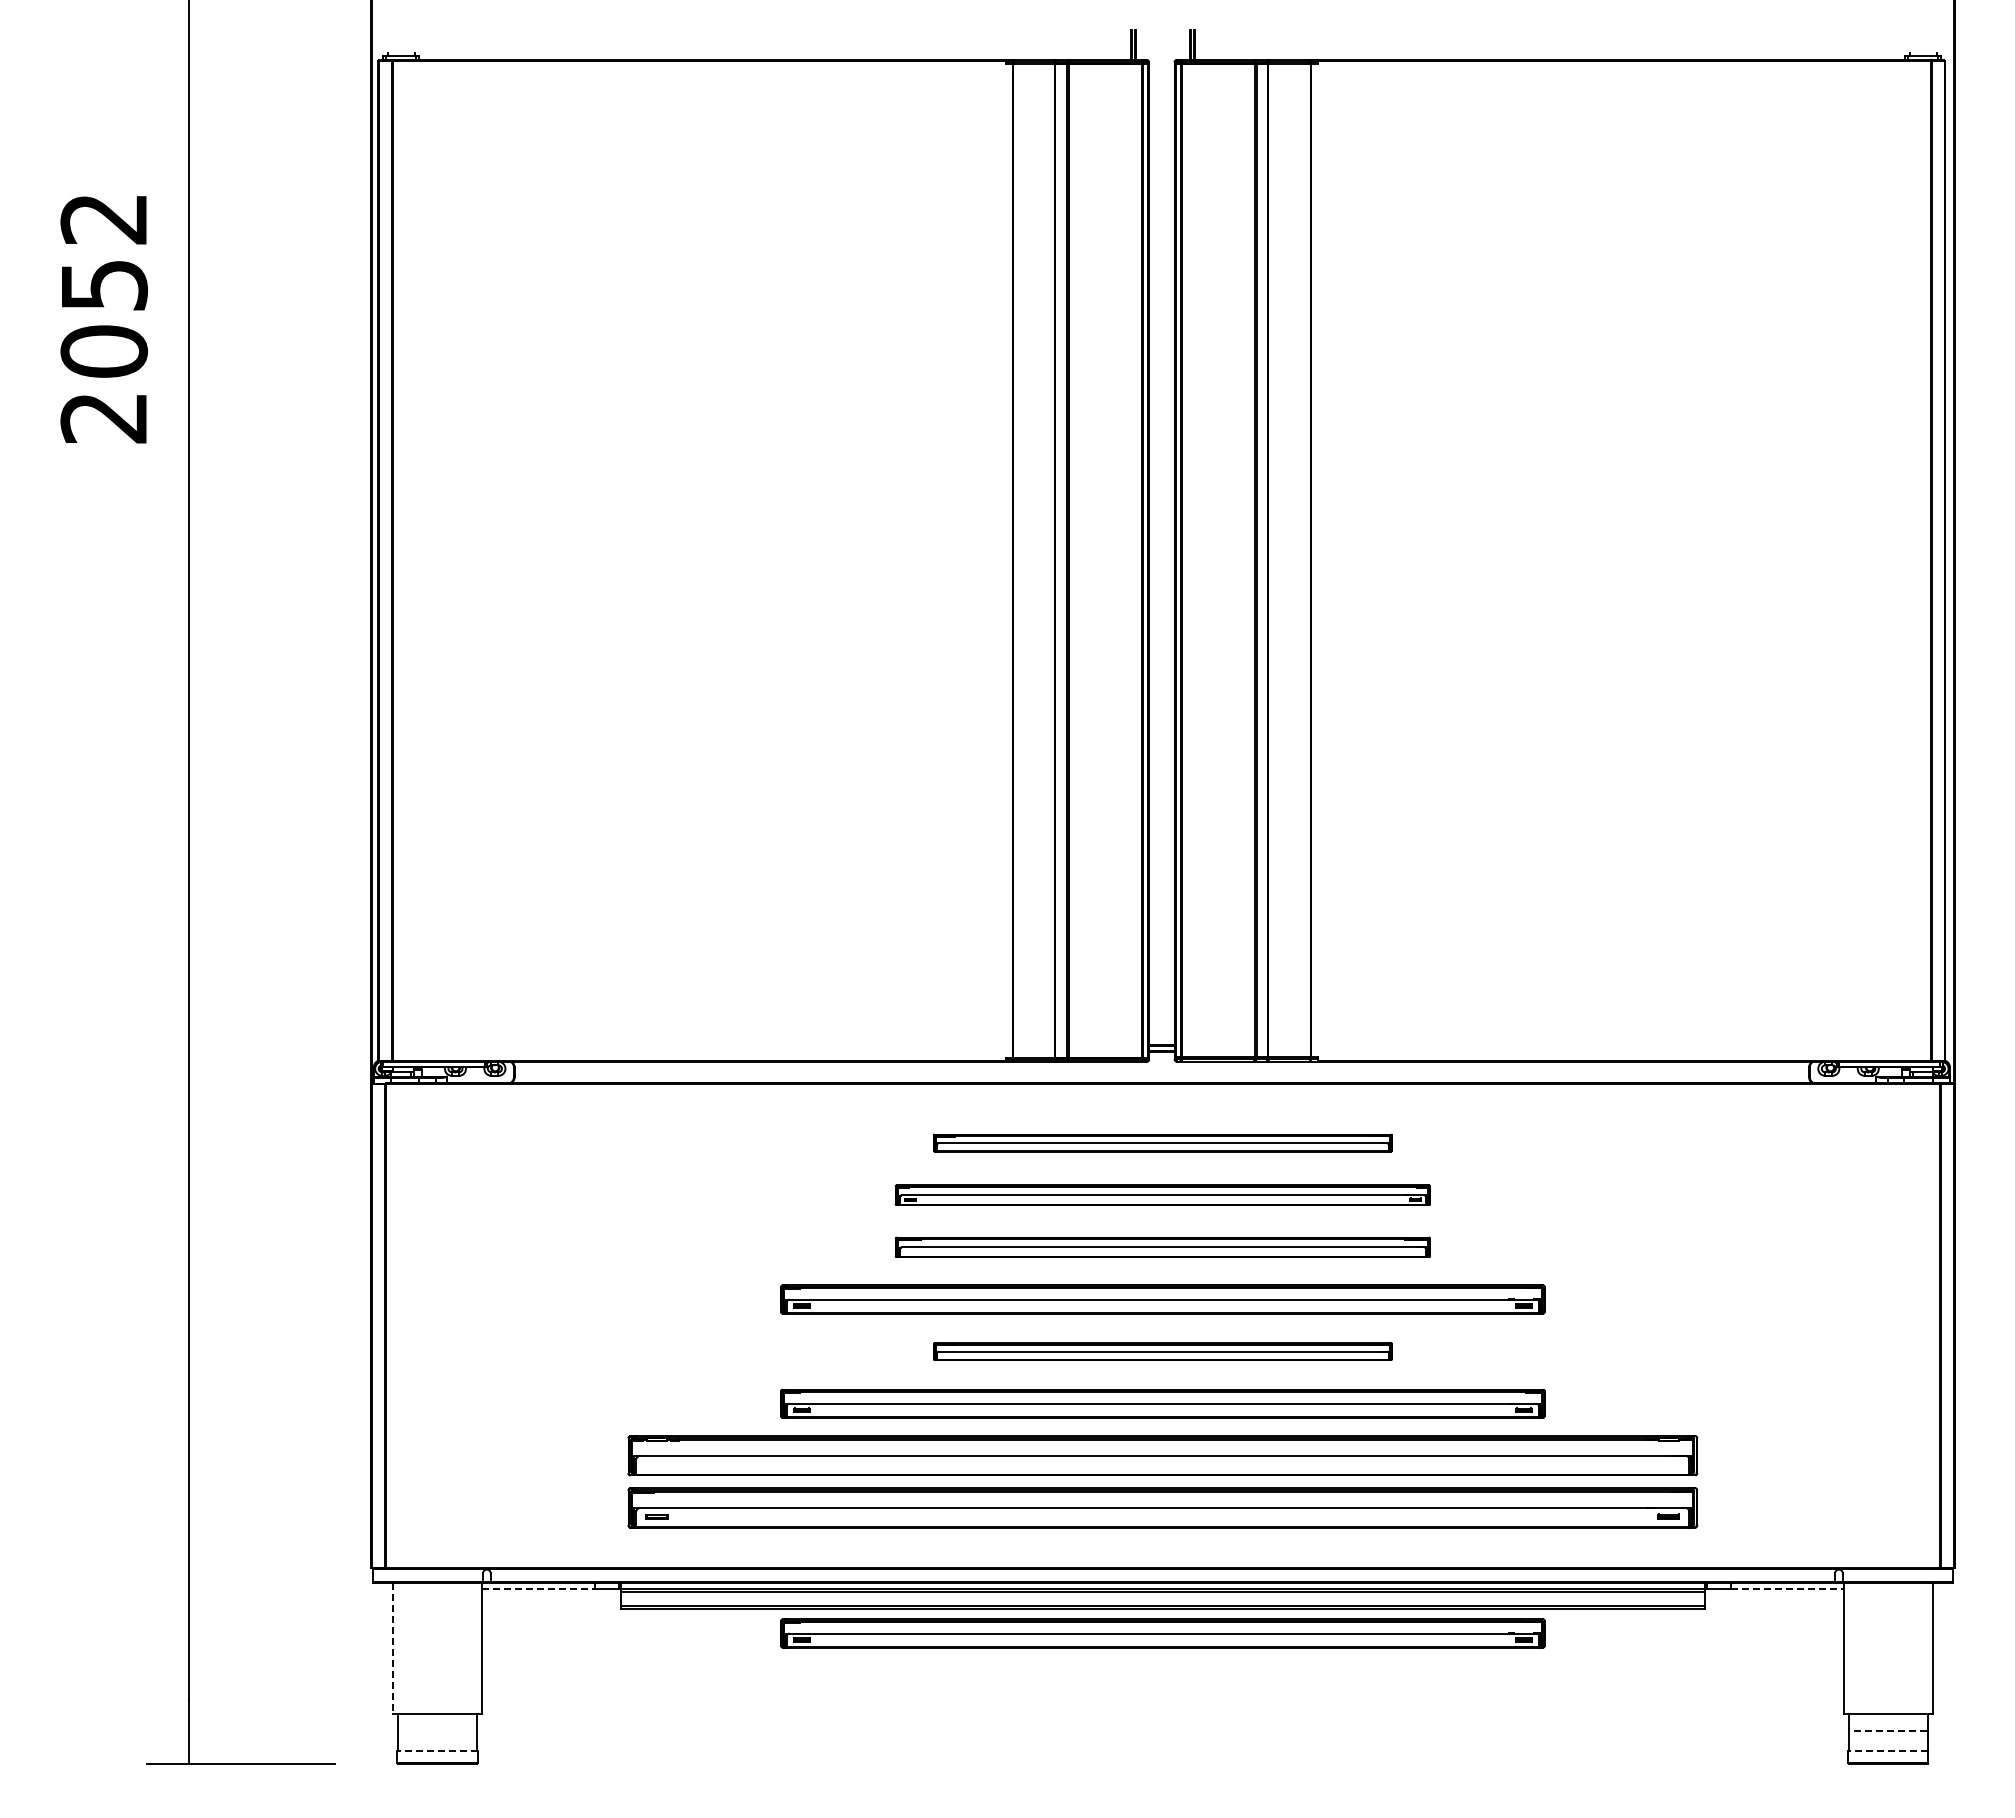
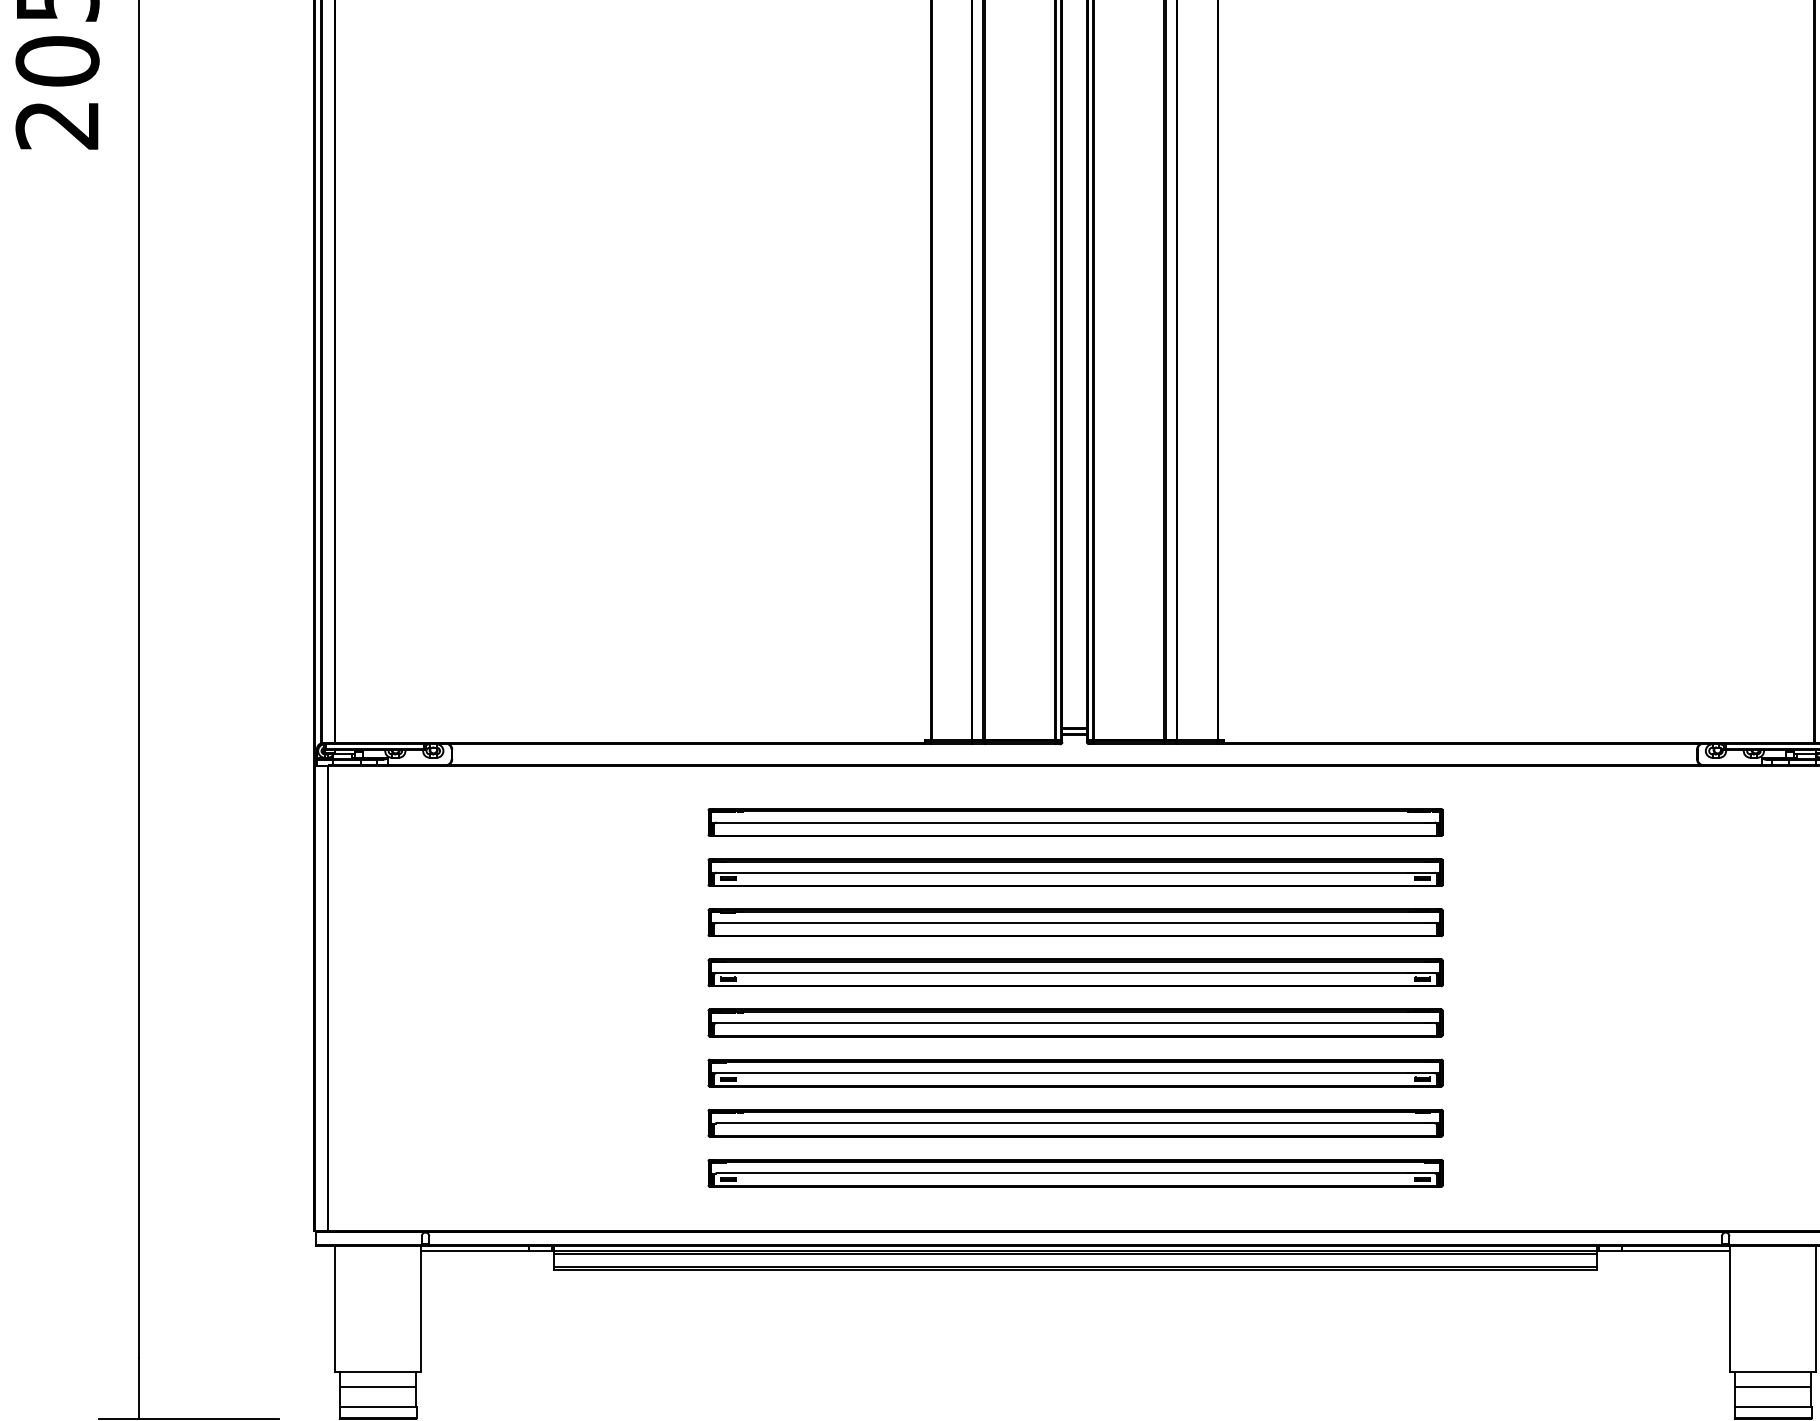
part: (1162, 1142) -> (1075, 821), size x1.67
part: (1162, 1195) -> (1075, 872), size x1.43
part: (1162, 1247) -> (1075, 922), size x1.43
part: (1162, 1351) -> (1075, 1022), size x1.67
part: (1162, 1455) -> (1075, 1122), size x0.71
part: (1162, 1507) -> (1075, 1172), size x0.71
line: (538, 1588) -> (475, 1250), dashed -> solid
line: (1787, 1588) -> (1676, 1250), dashed -> solid
part: (1162, 1633) -> (1075, 1294), removed
line: (392, 1649) -> (334, 1309), dashed -> solid
line: (437, 1730) -> (378, 1387), added
line: (1888, 1730) -> (1773, 1387), dashed -> solid
line: (437, 1750) -> (378, 1406), dashed -> solid
line: (1887, 1750) -> (1772, 1406), dashed -> solid

